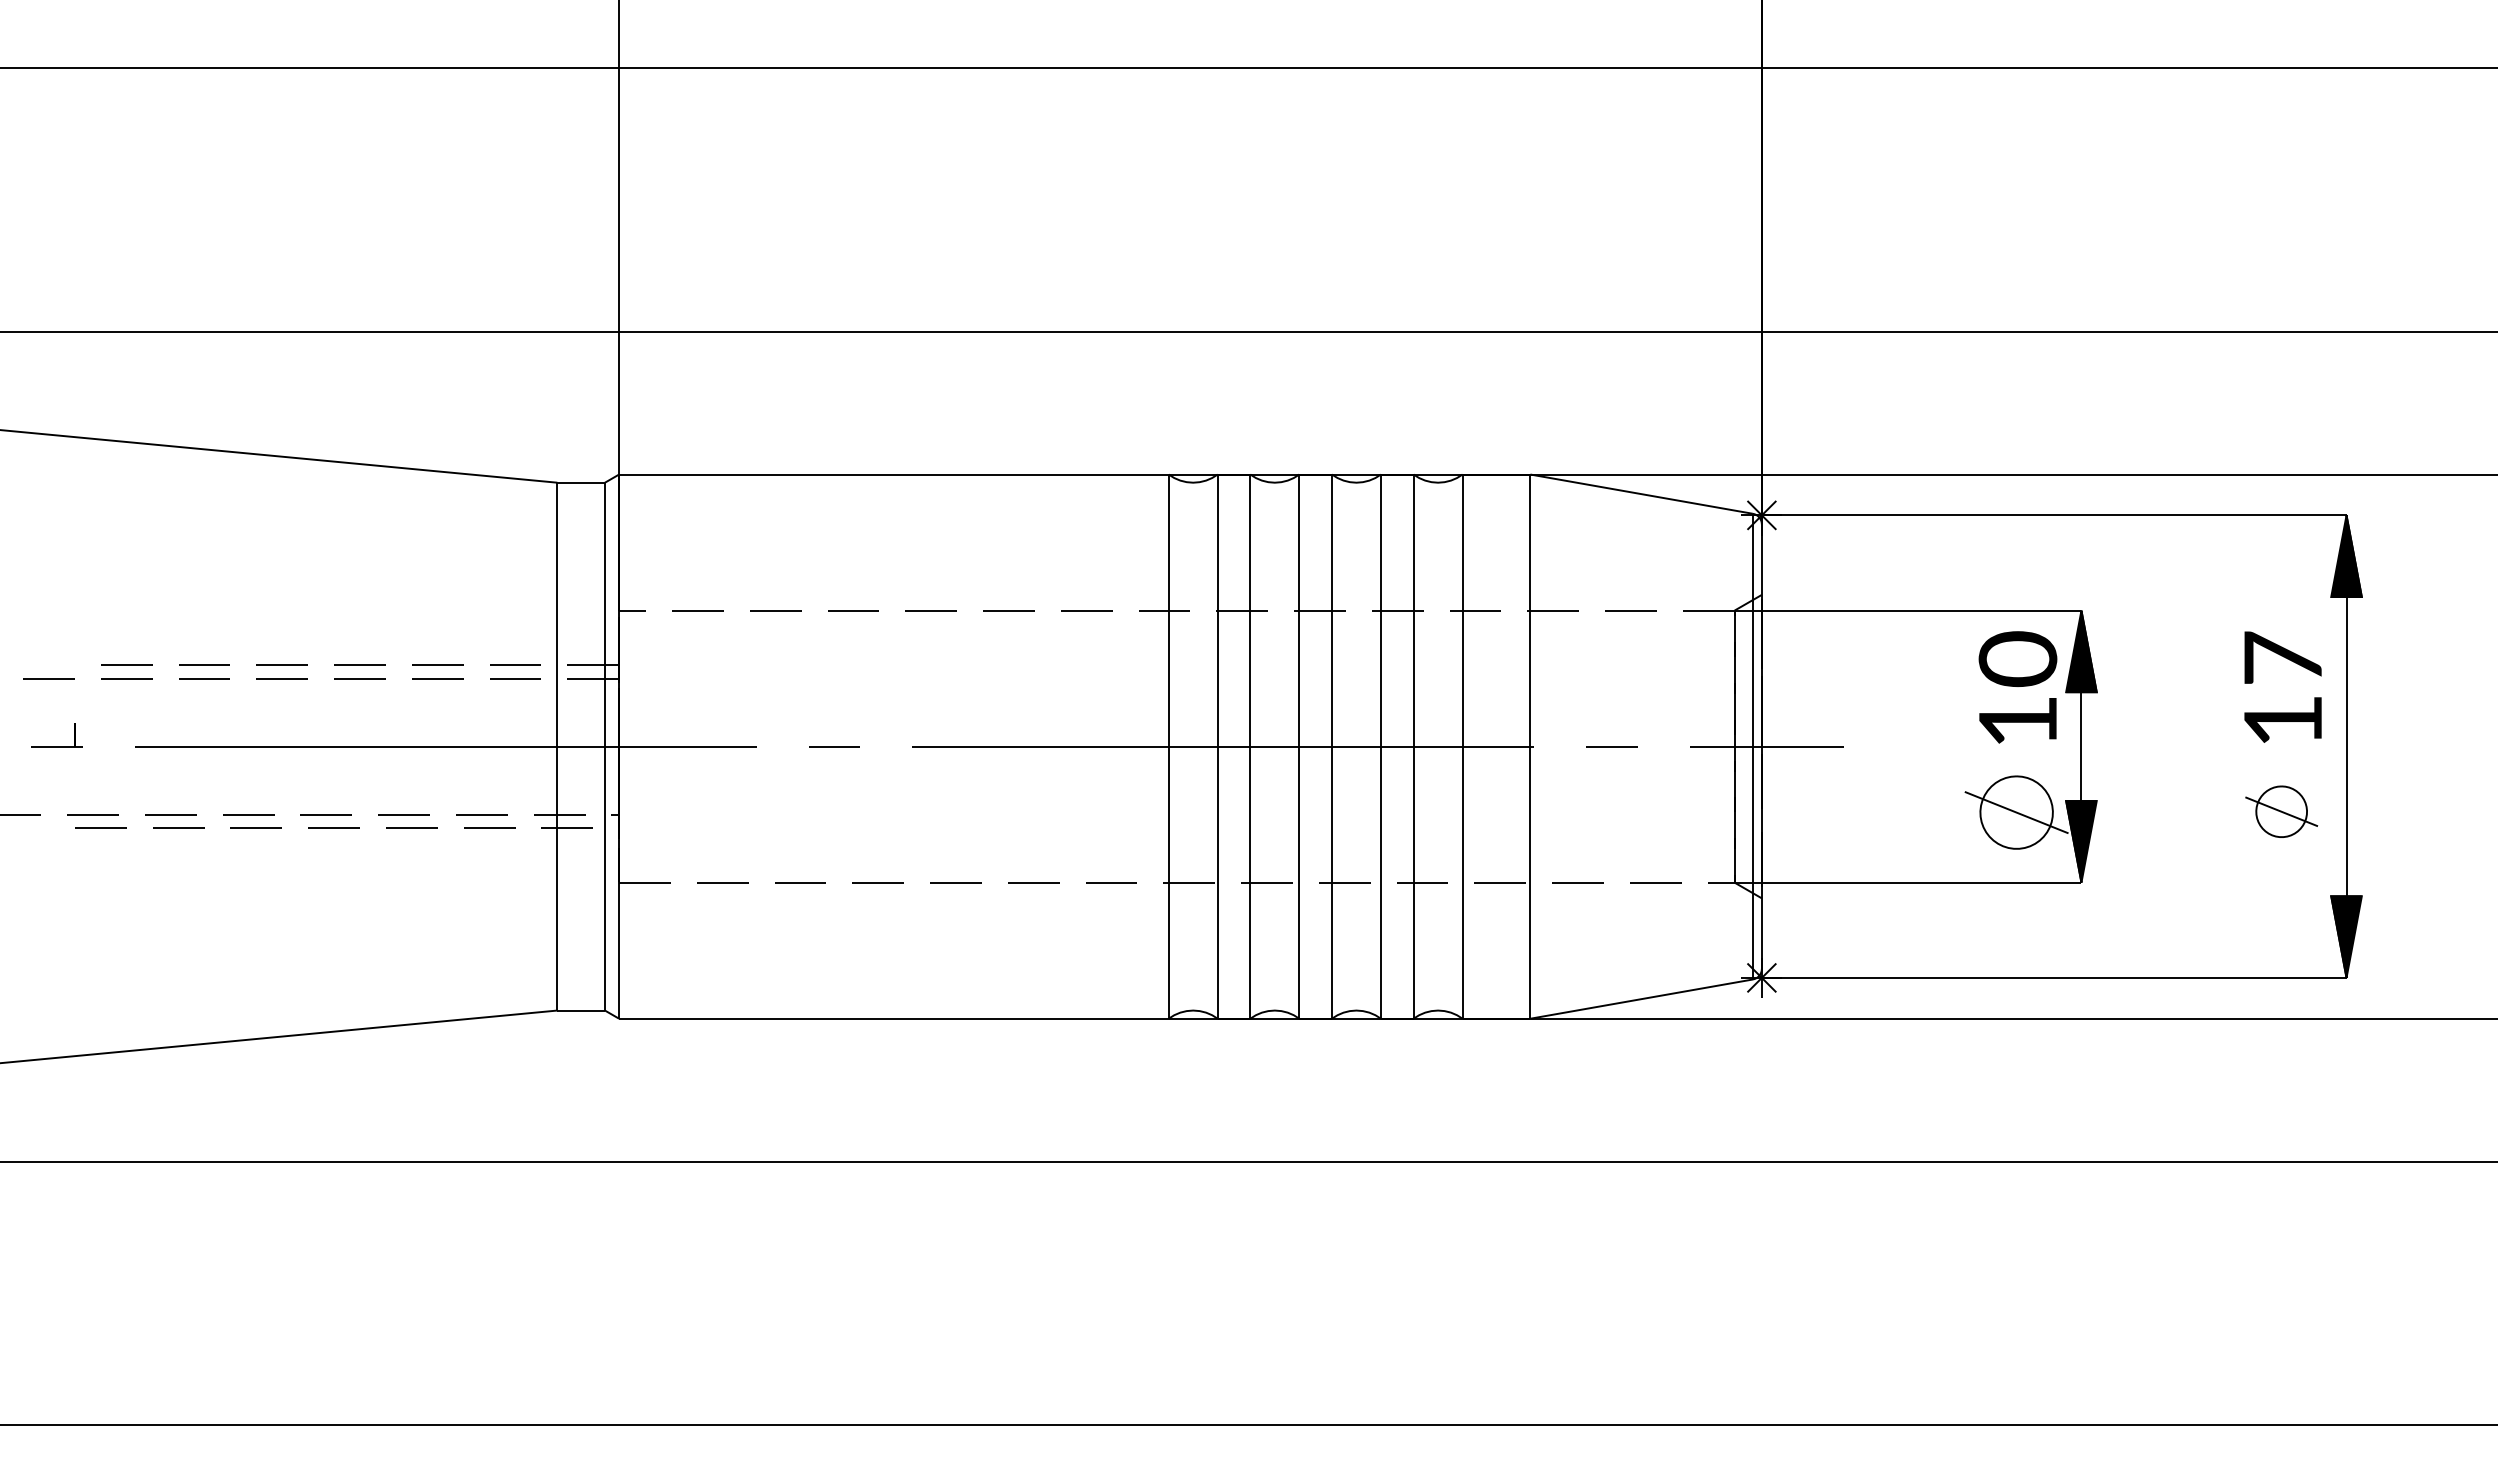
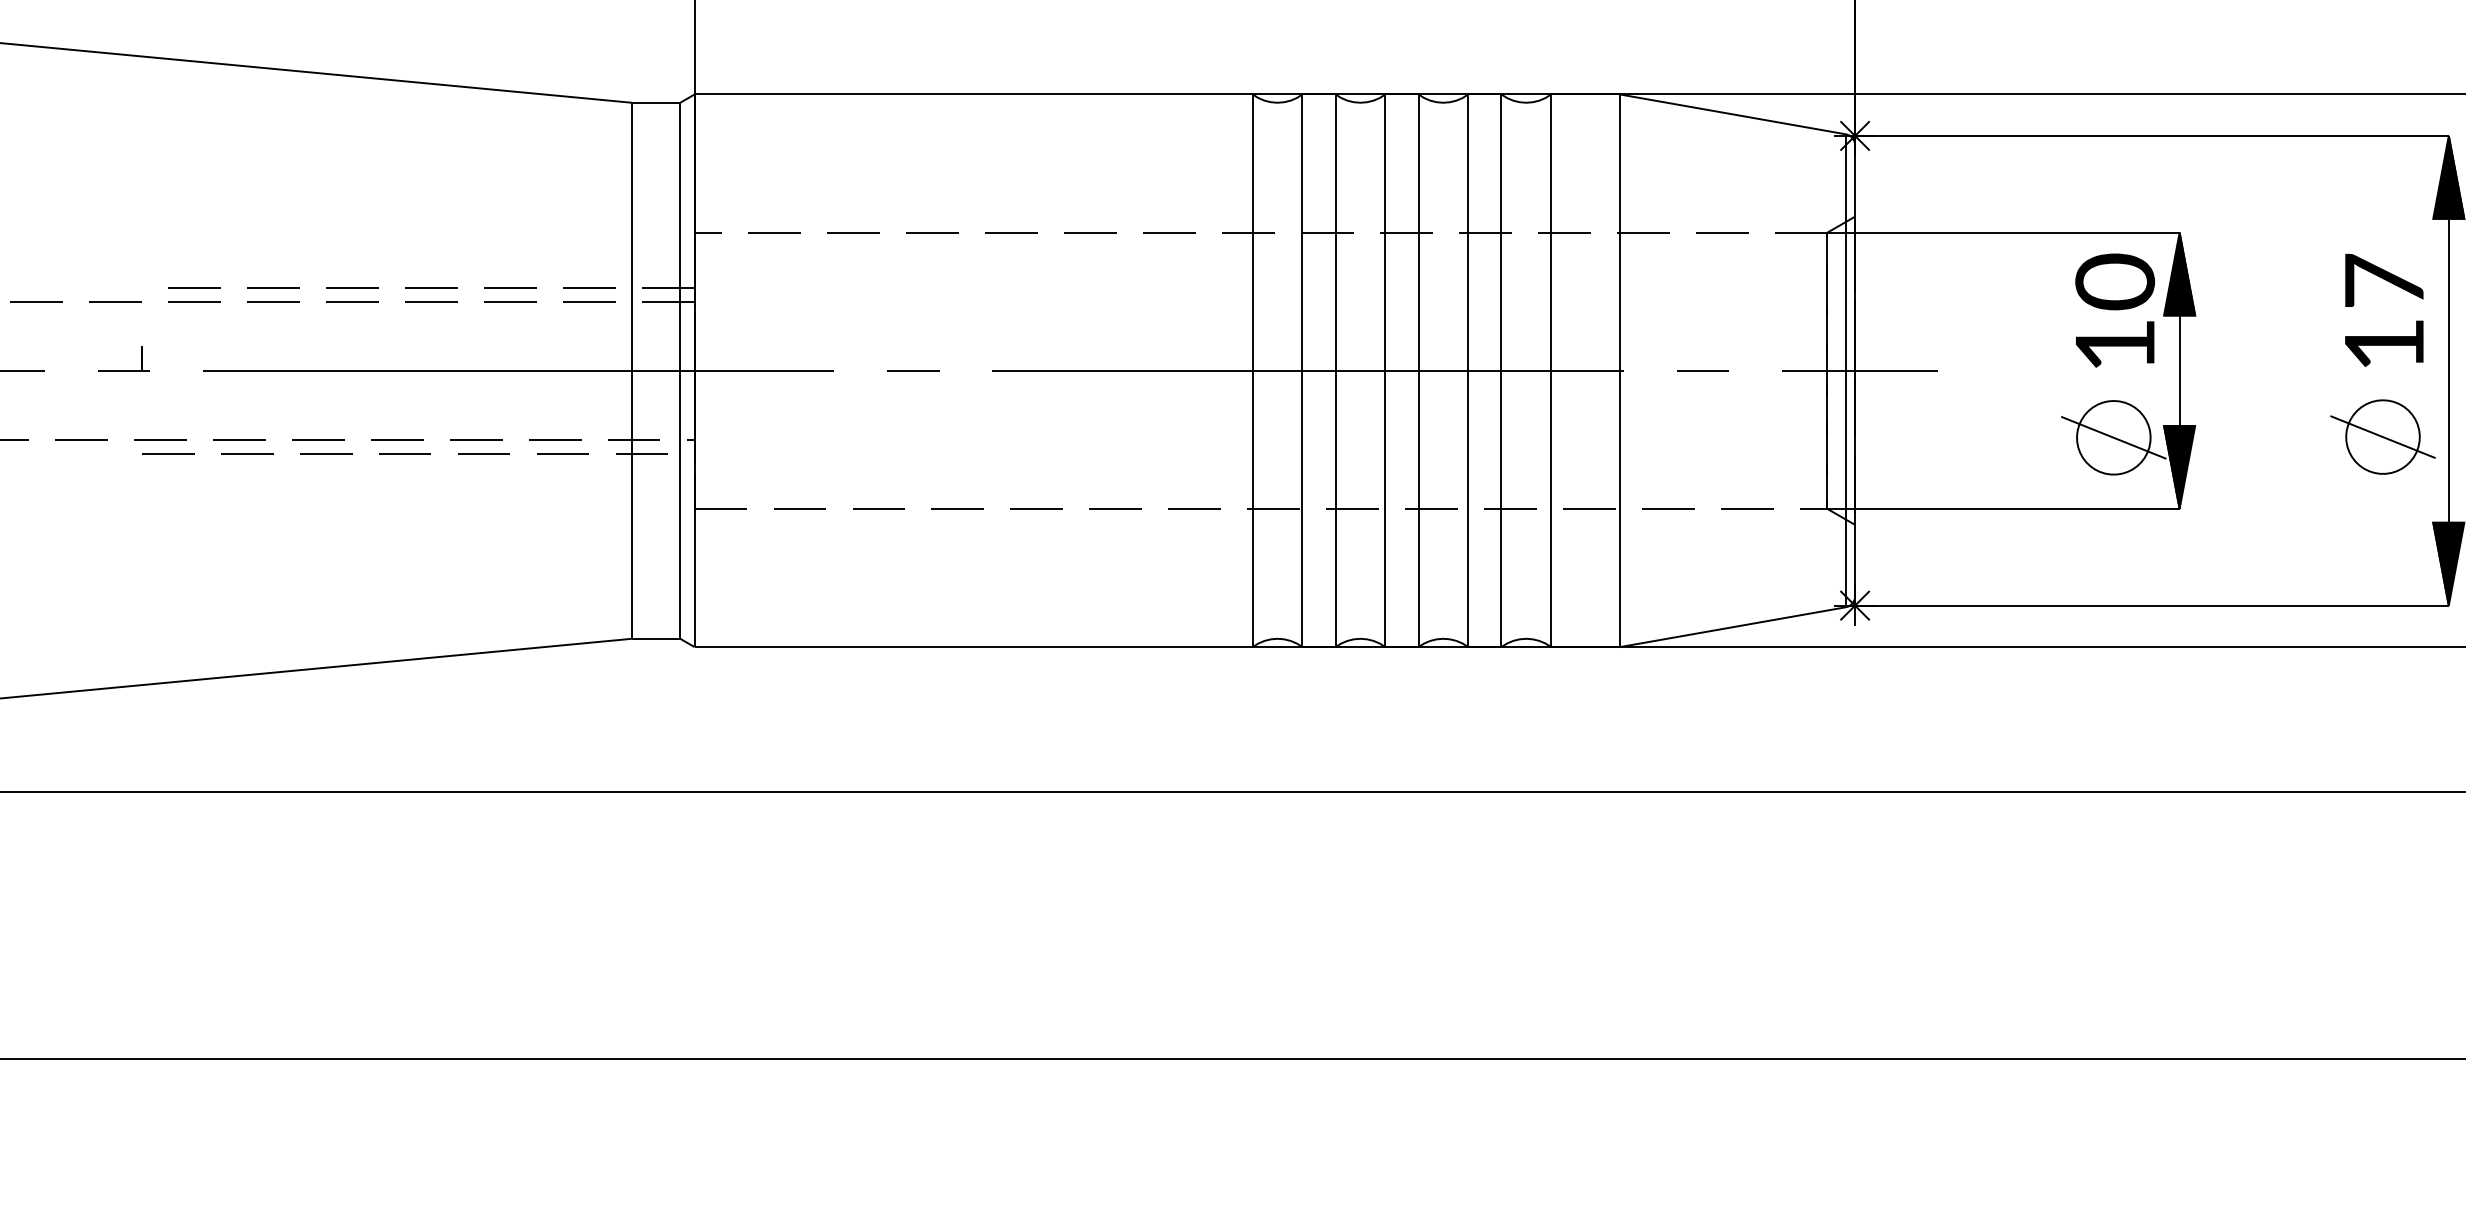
part: (2281, 811) -> (2382, 436), size x1.43

